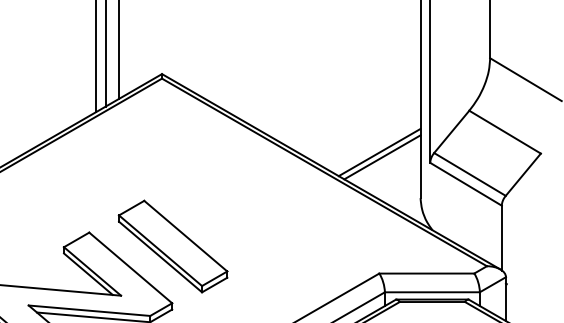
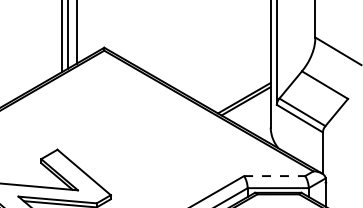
part: (173, 246) -> (111, 158), removed
line: (426, 274) -> (274, 176), solid -> dashed

